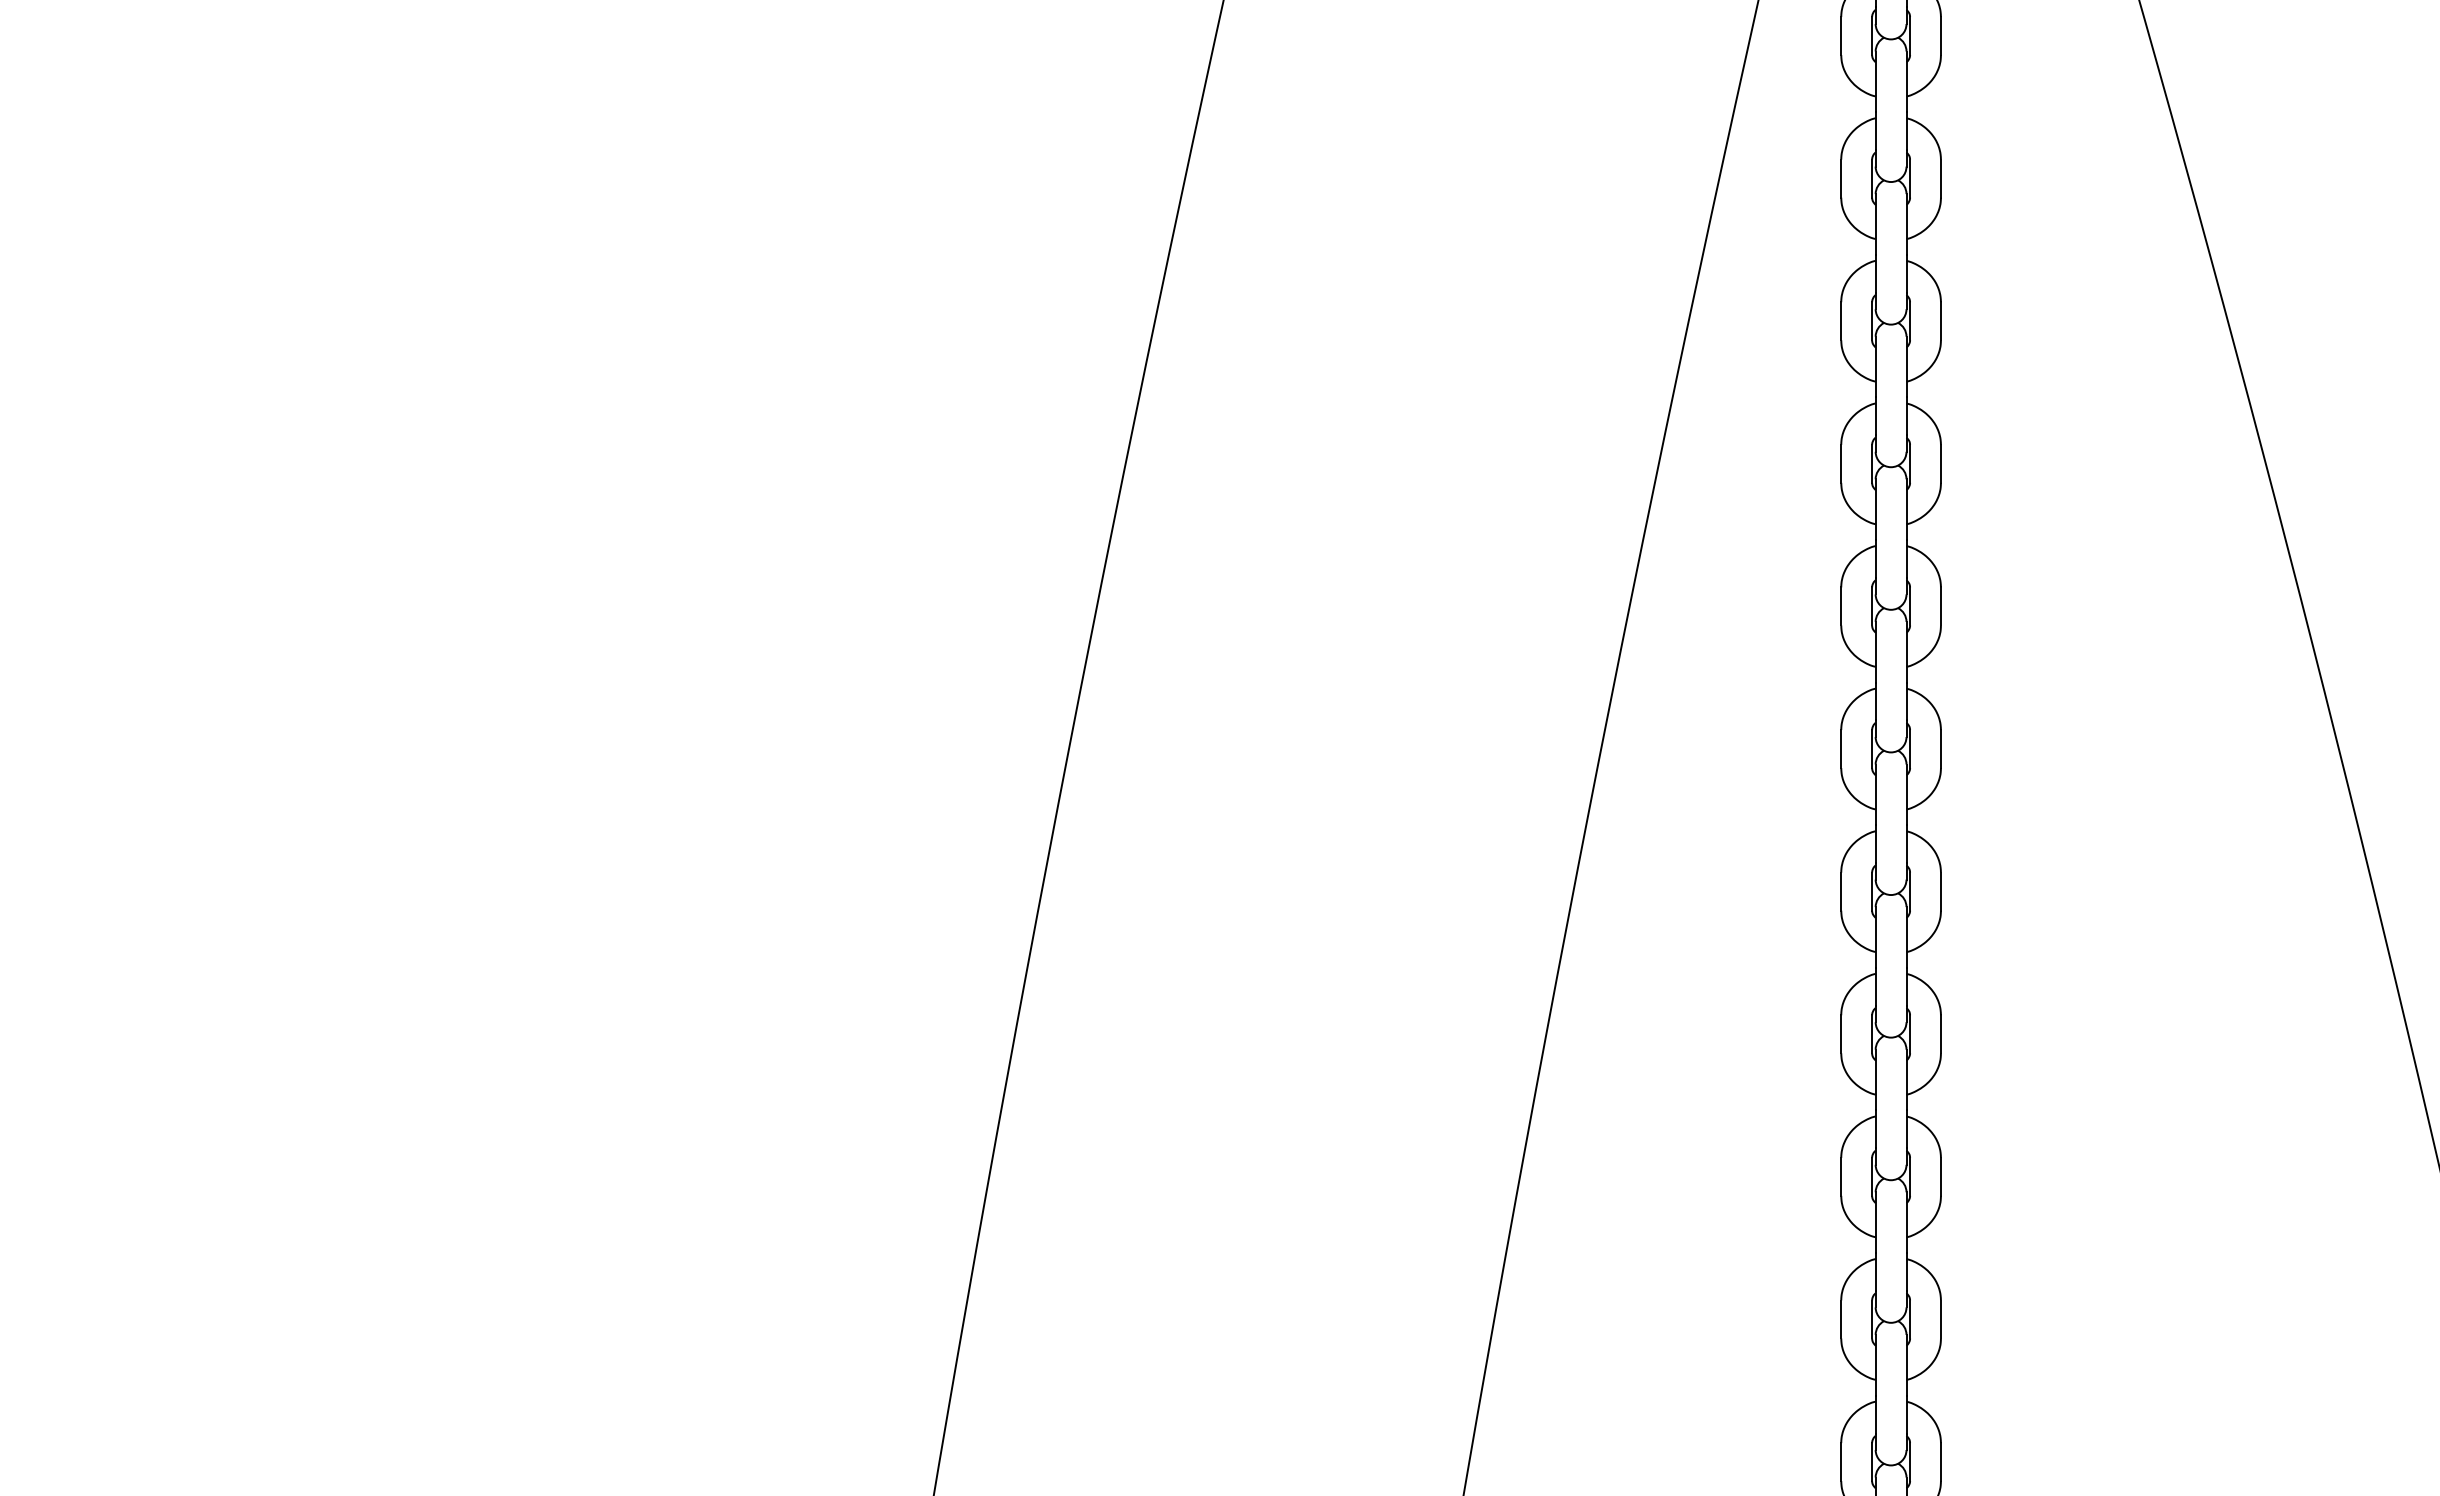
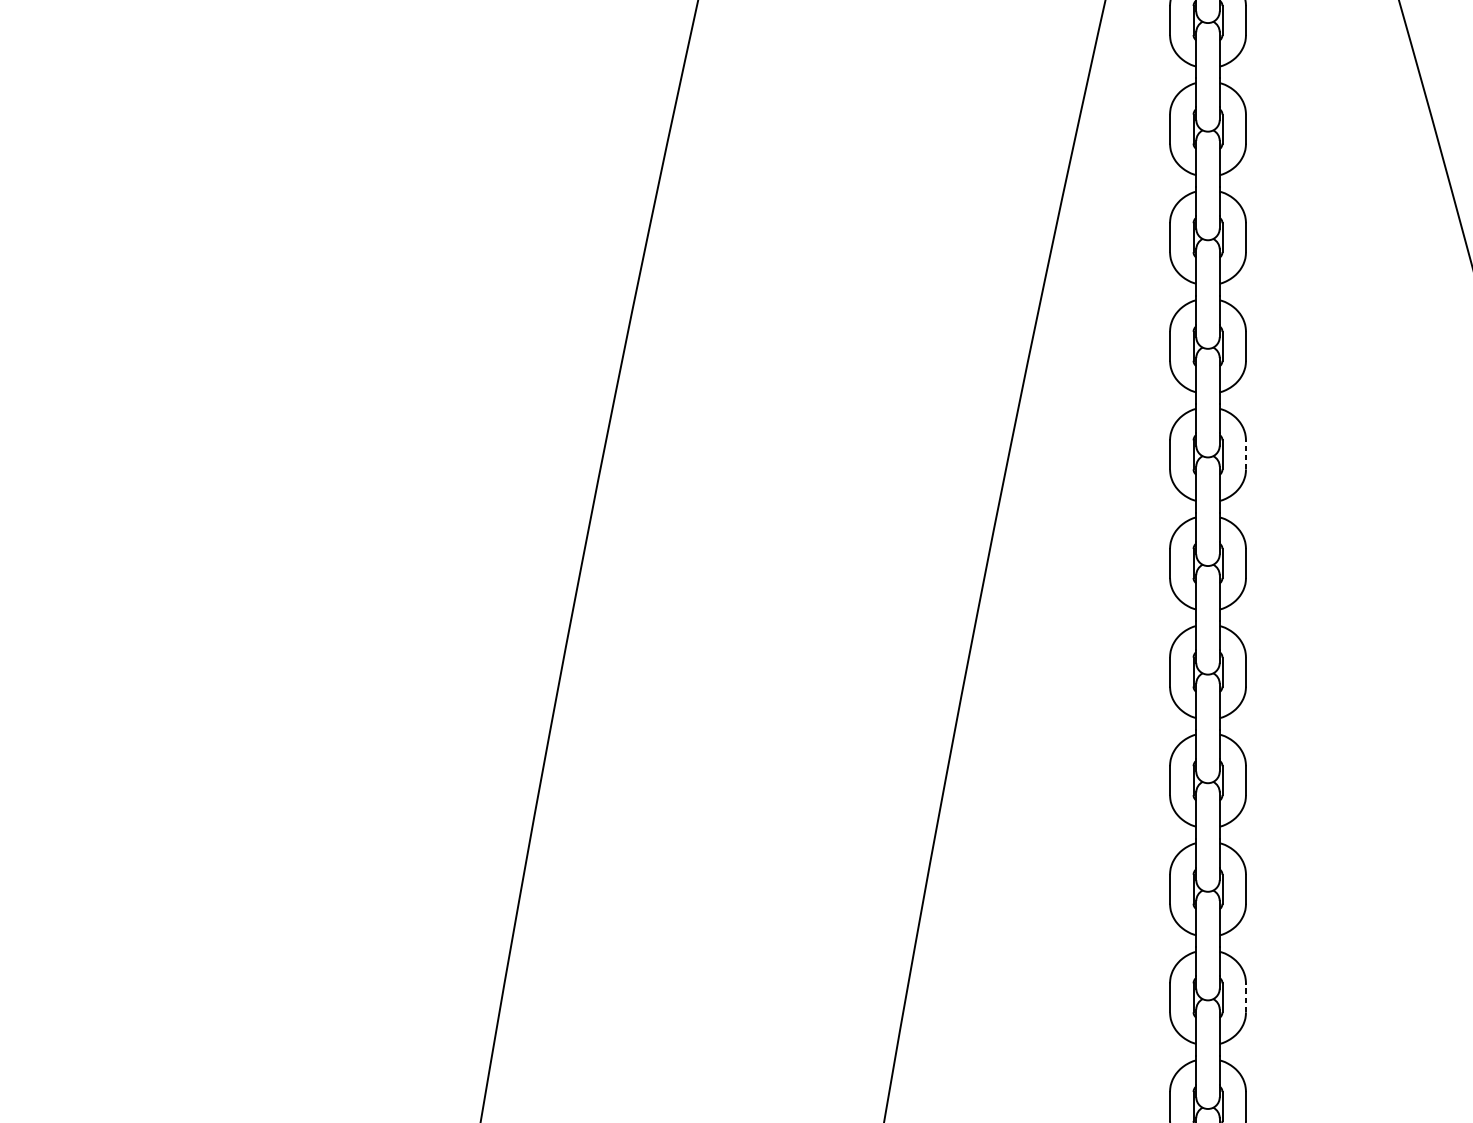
line: (1940, 606) -> (1245, 454), solid -> dashed
line: (1940, 1319) -> (1245, 997), solid -> dashed

